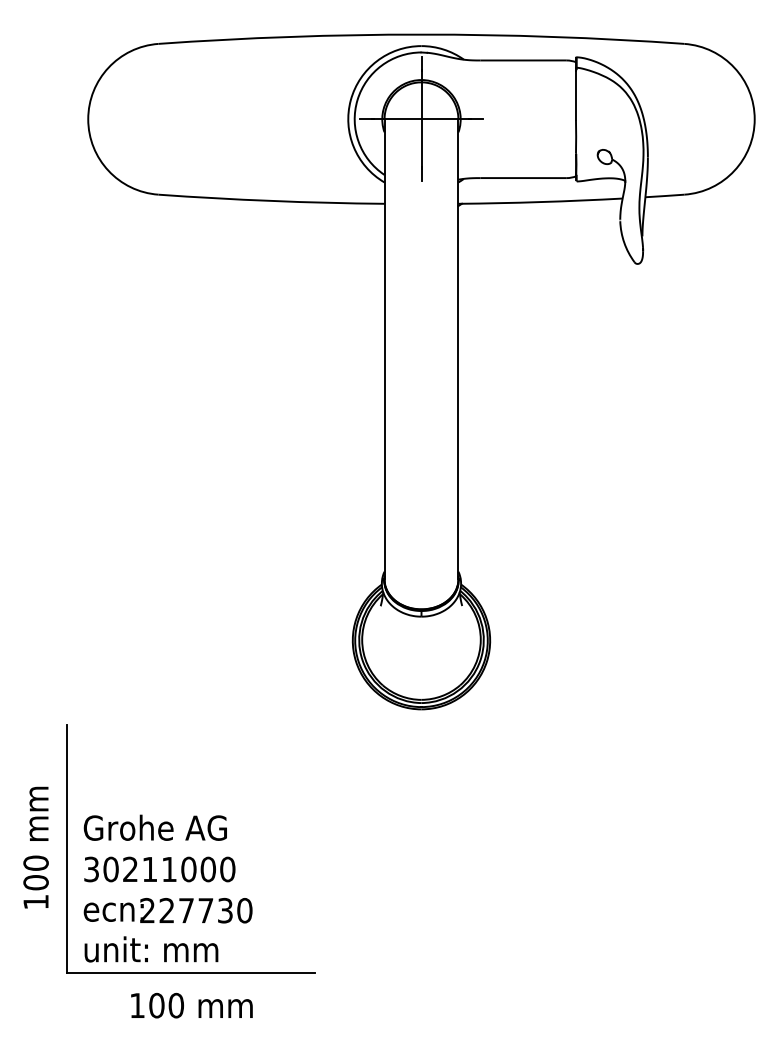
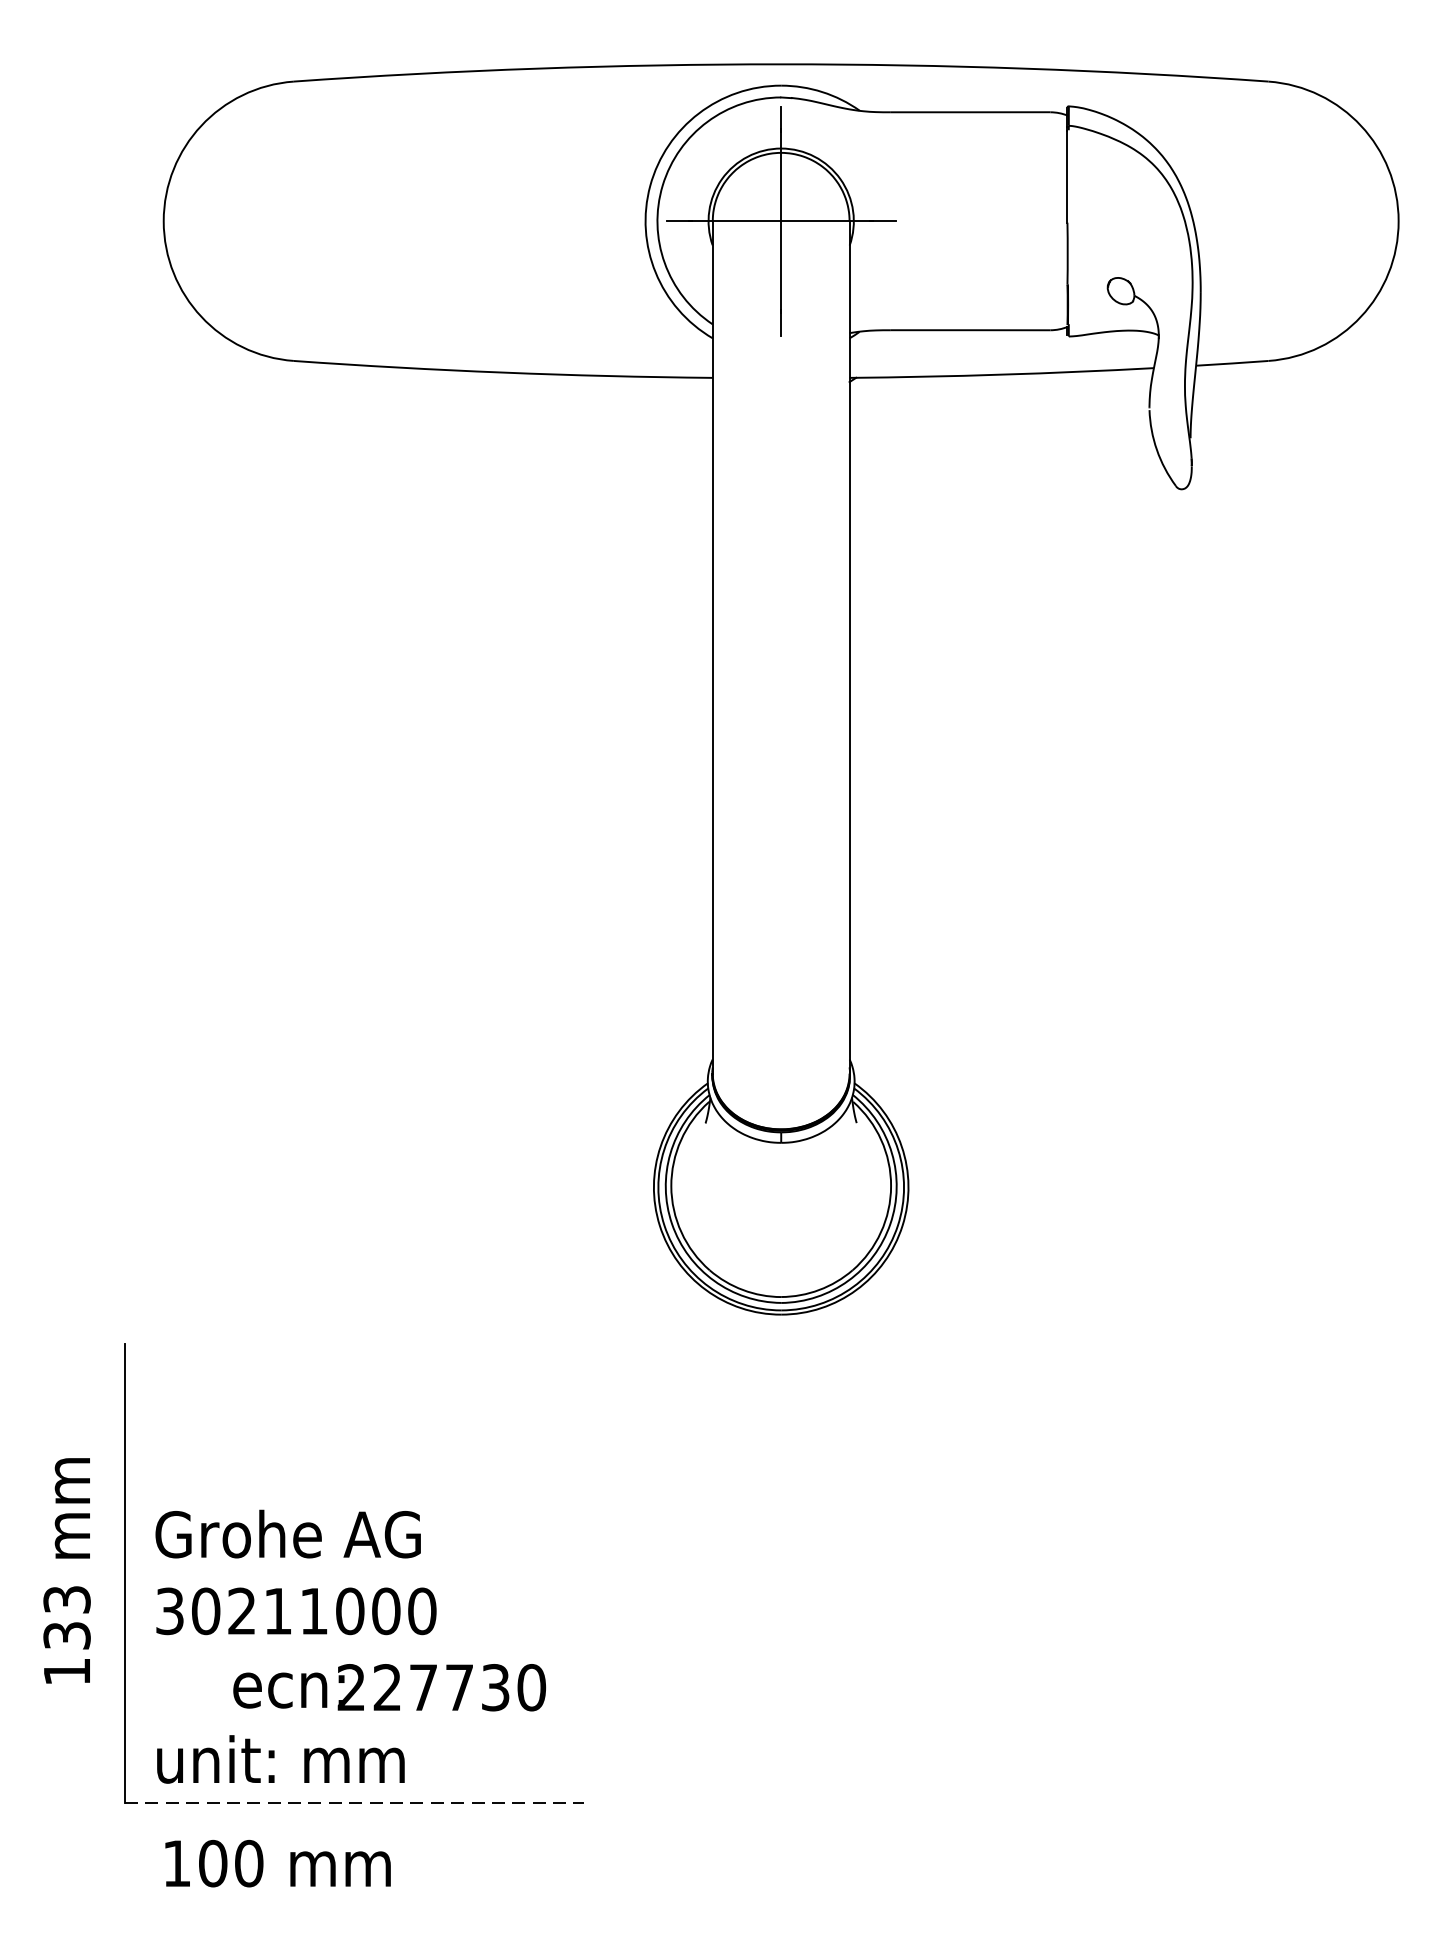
text: (35, 872) -> (65, 1616), 100 -> 133
text: (167, 910) -> (388, 1687), moved
line: (191, 972) -> (355, 1802), solid -> dashed
text: (191, 1005) -> (277, 1863), moved

